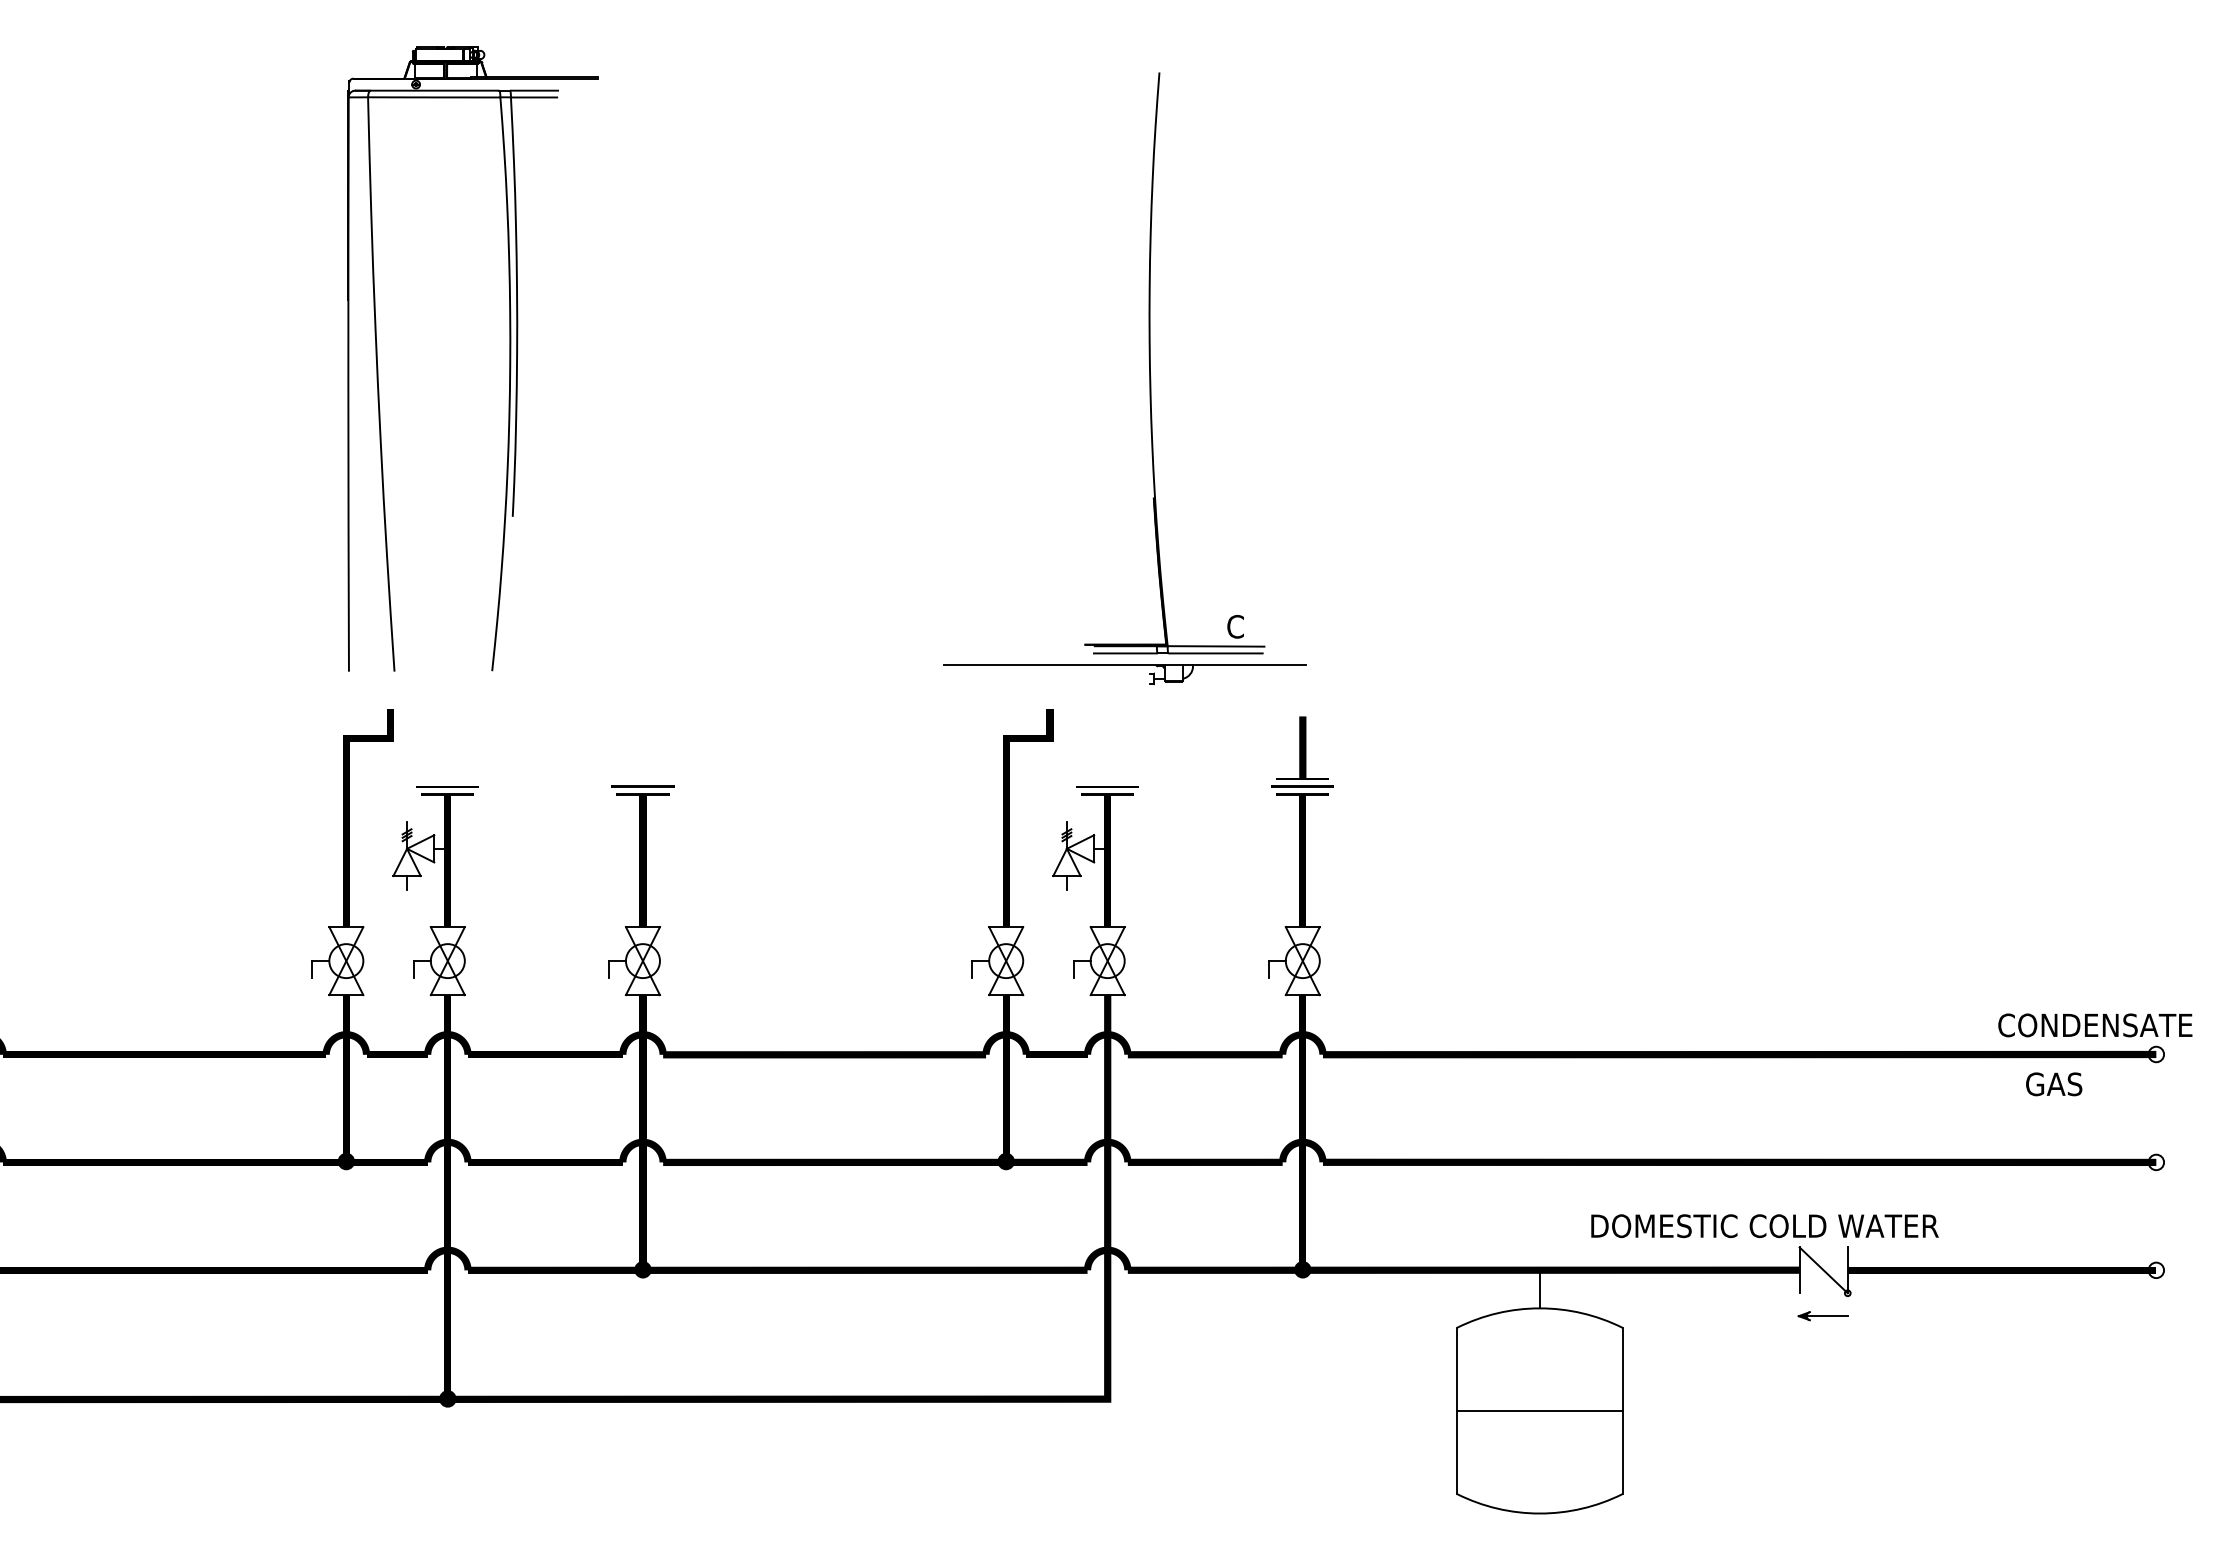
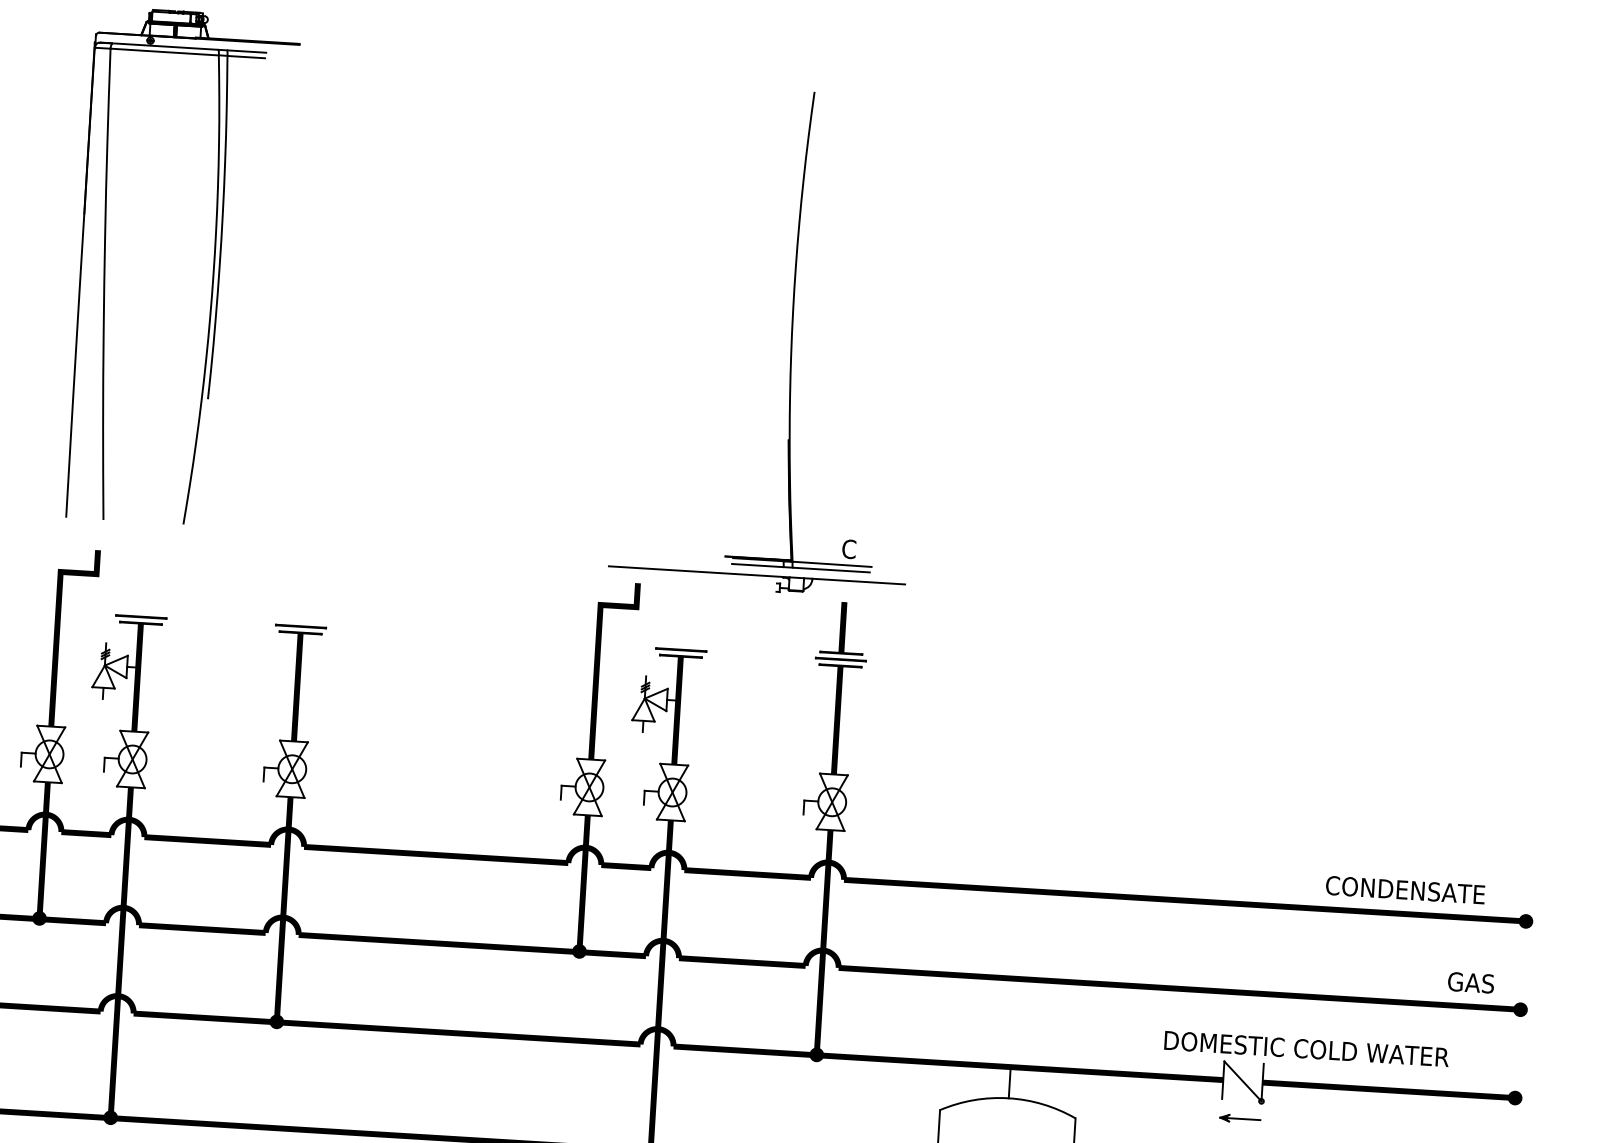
part: (1149, 378) -> (791, 341), moved
text: (2095, 1025) -> (1405, 890), moved
fill: (2156, 1054) -> (1526, 921), added
text: (2054, 1084) -> (1471, 982), moved
fill: (2156, 1162) -> (1520, 1009), added
text: (1764, 1226) -> (1306, 1049), moved
fill: (2156, 1270) -> (1515, 1098), added

